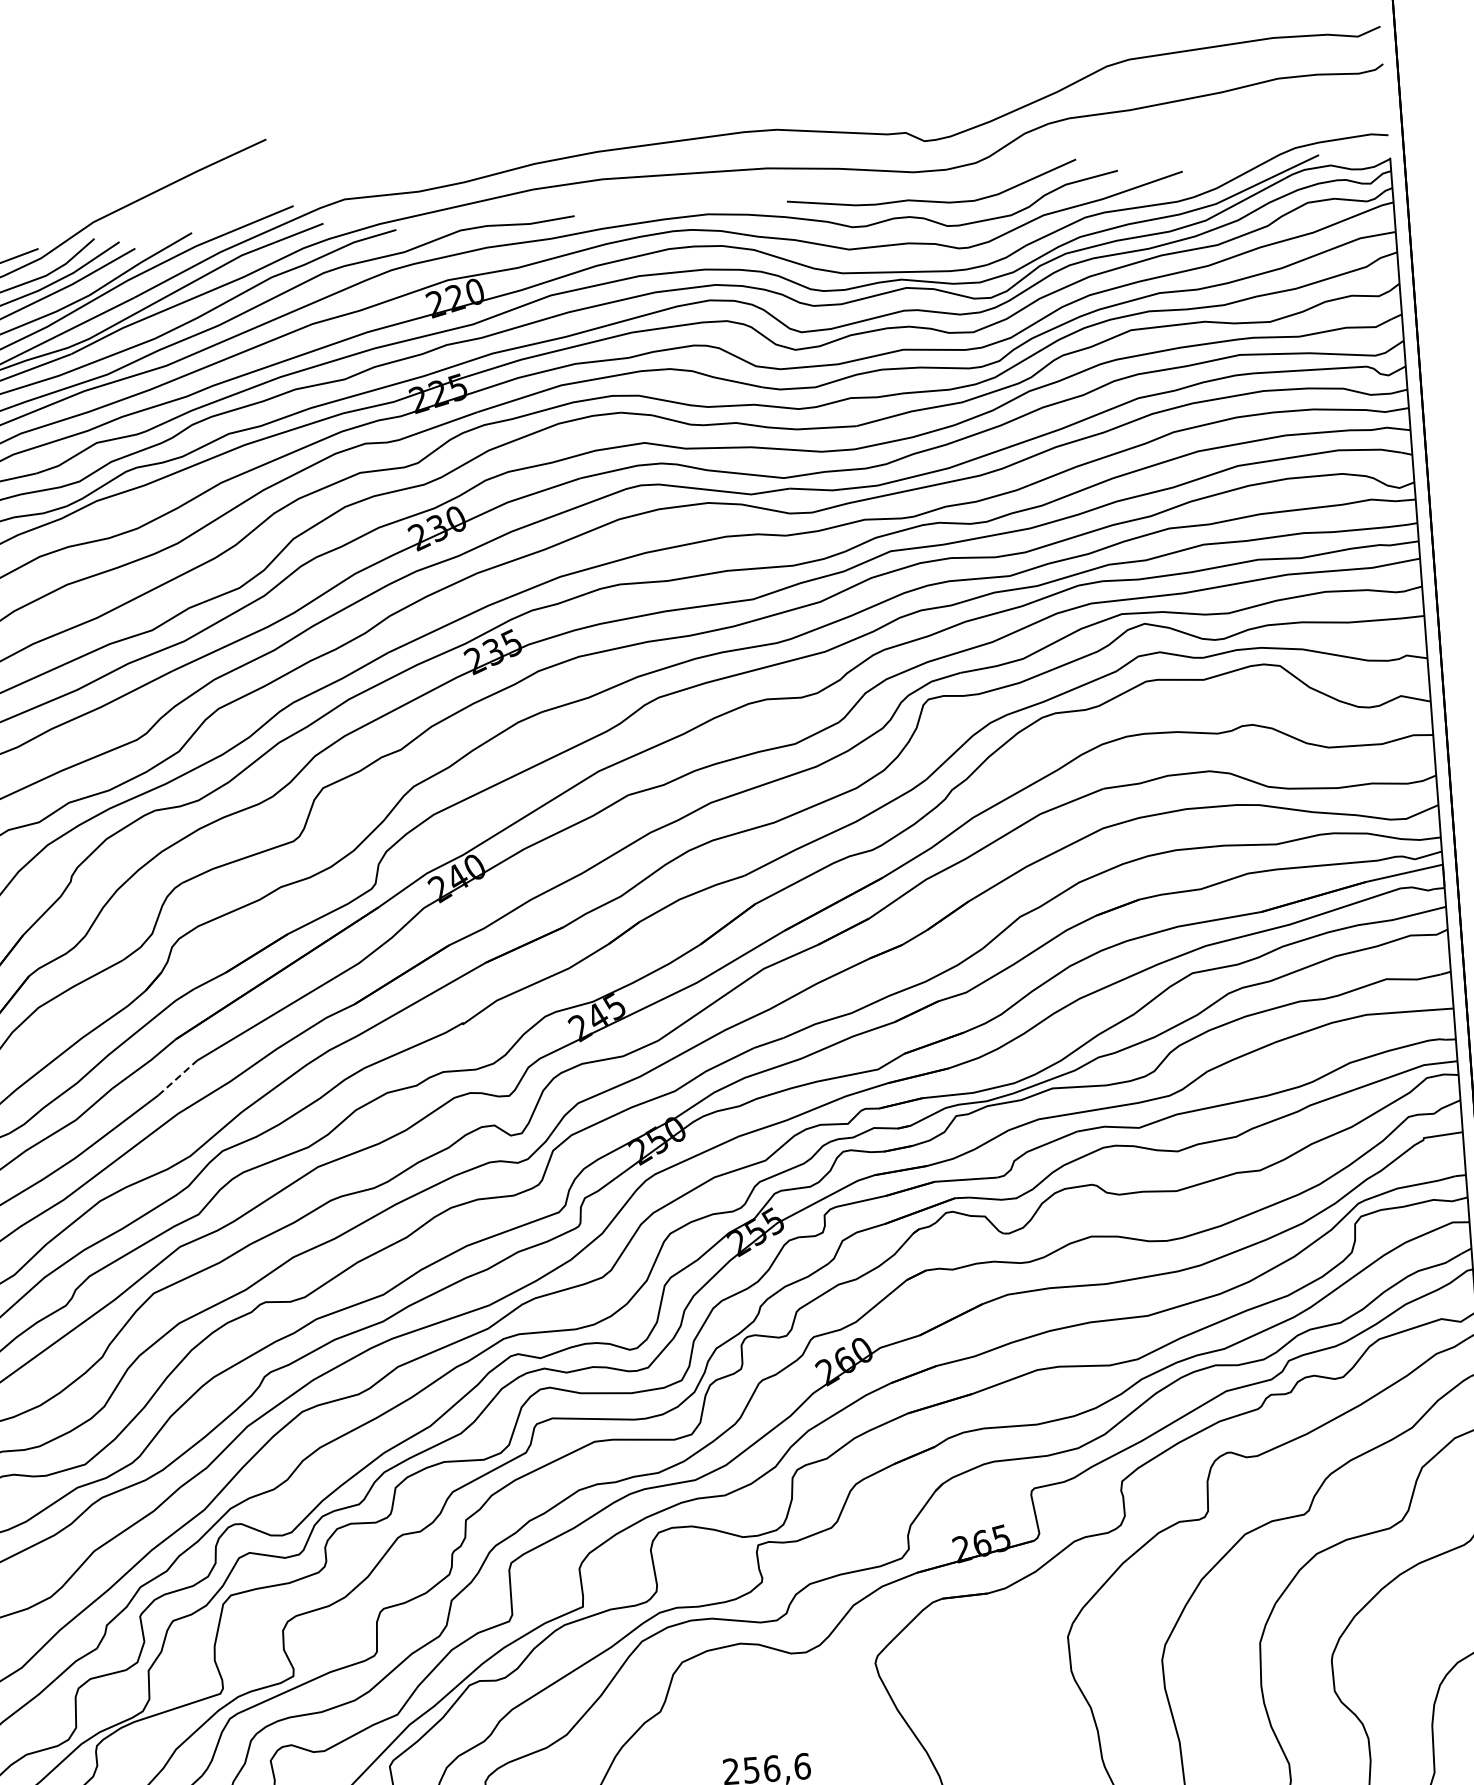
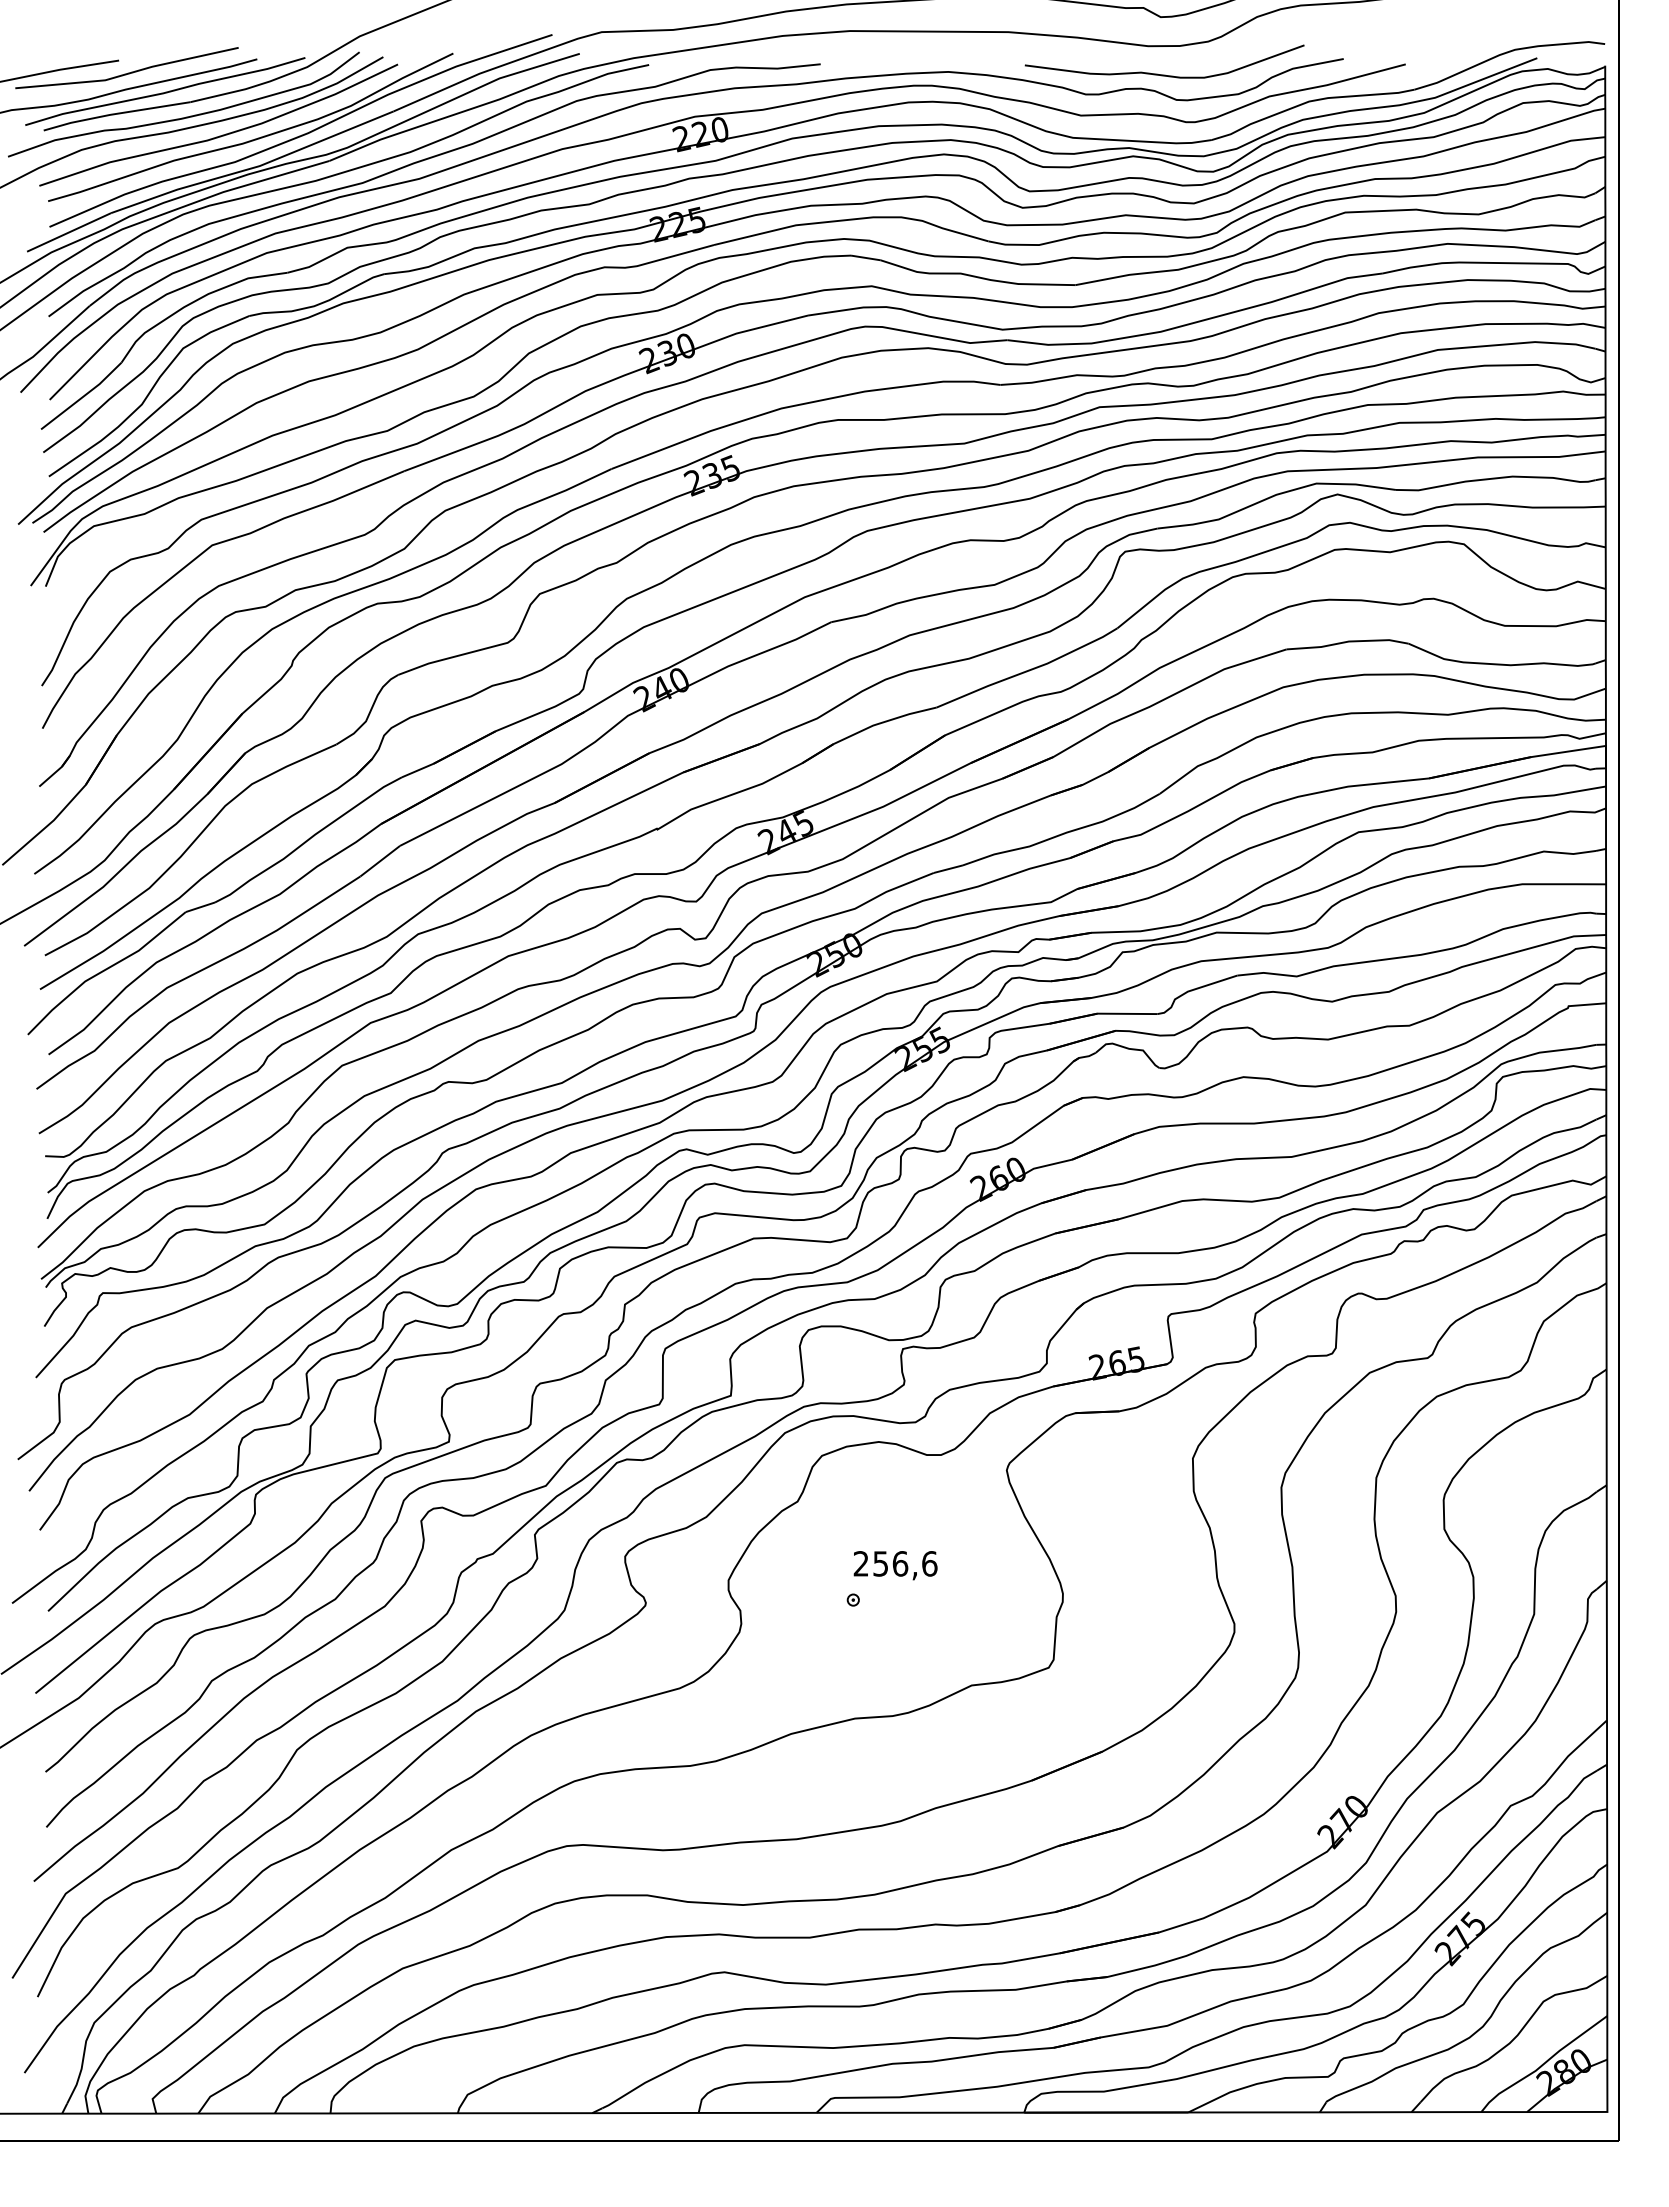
line: (177, 1077) -> (380, 860), dashed -> solid

